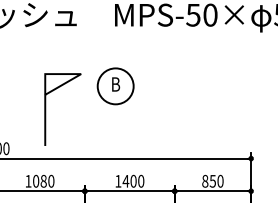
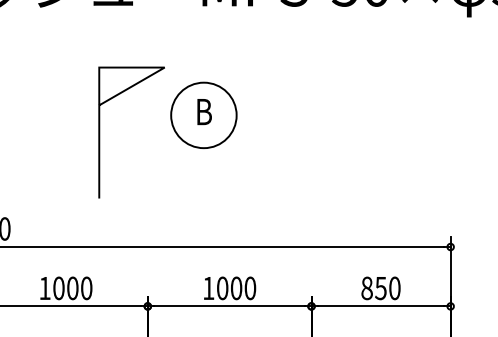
line: (46, 109) -> (101, 132), moved
text: (125, 180) -> (221, 286), 1400 -> 1000
text: (43, 181) -> (72, 288), 1080 -> 1000

